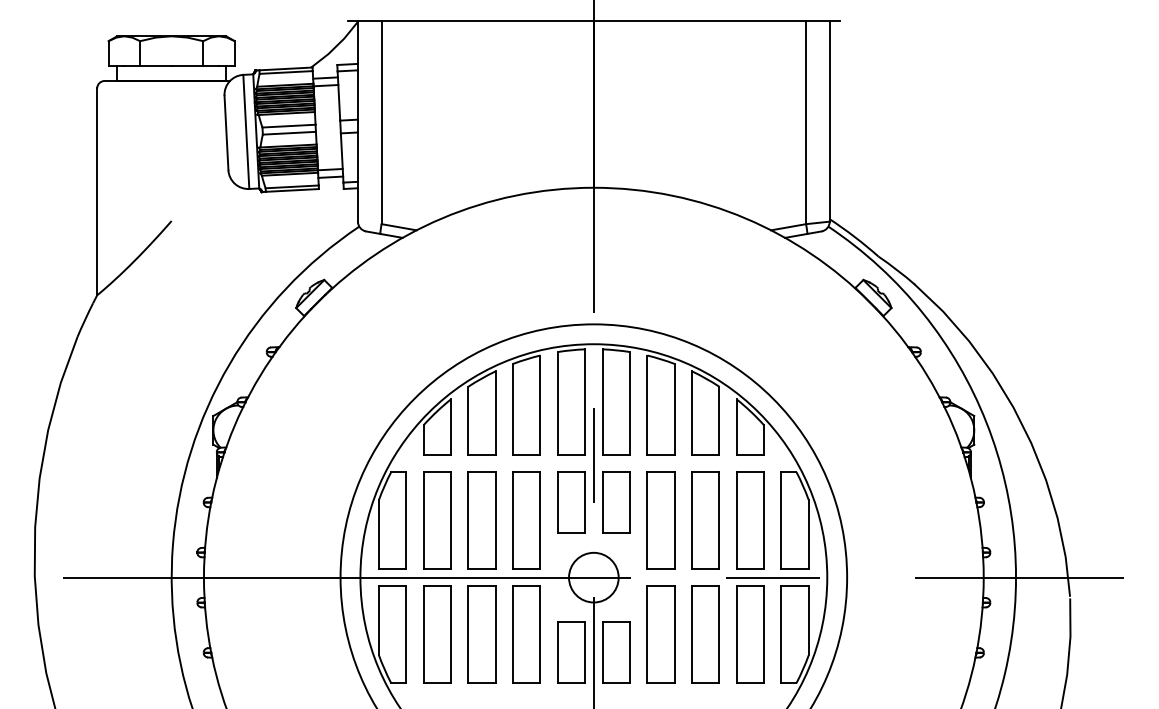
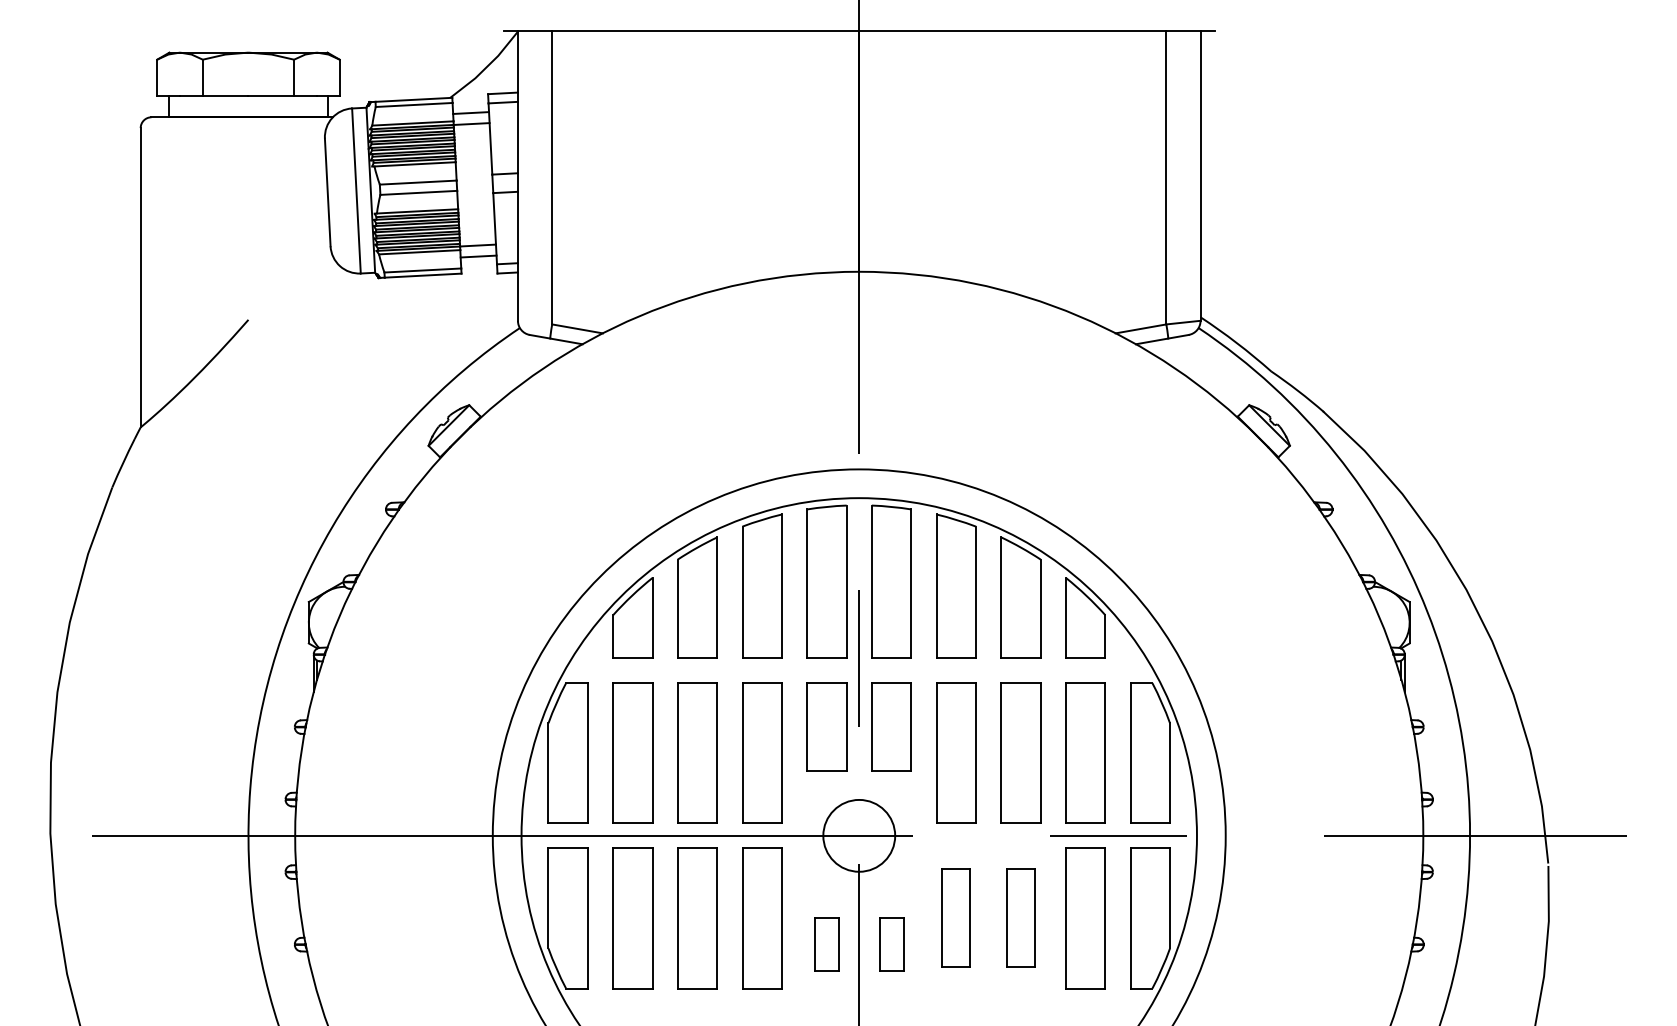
part: (660, 634) -> (955, 918), size x0.7
part: (705, 634) -> (1020, 918), size x0.7
part: (571, 652) -> (826, 944), size x0.6
part: (616, 652) -> (892, 944), size x0.6

